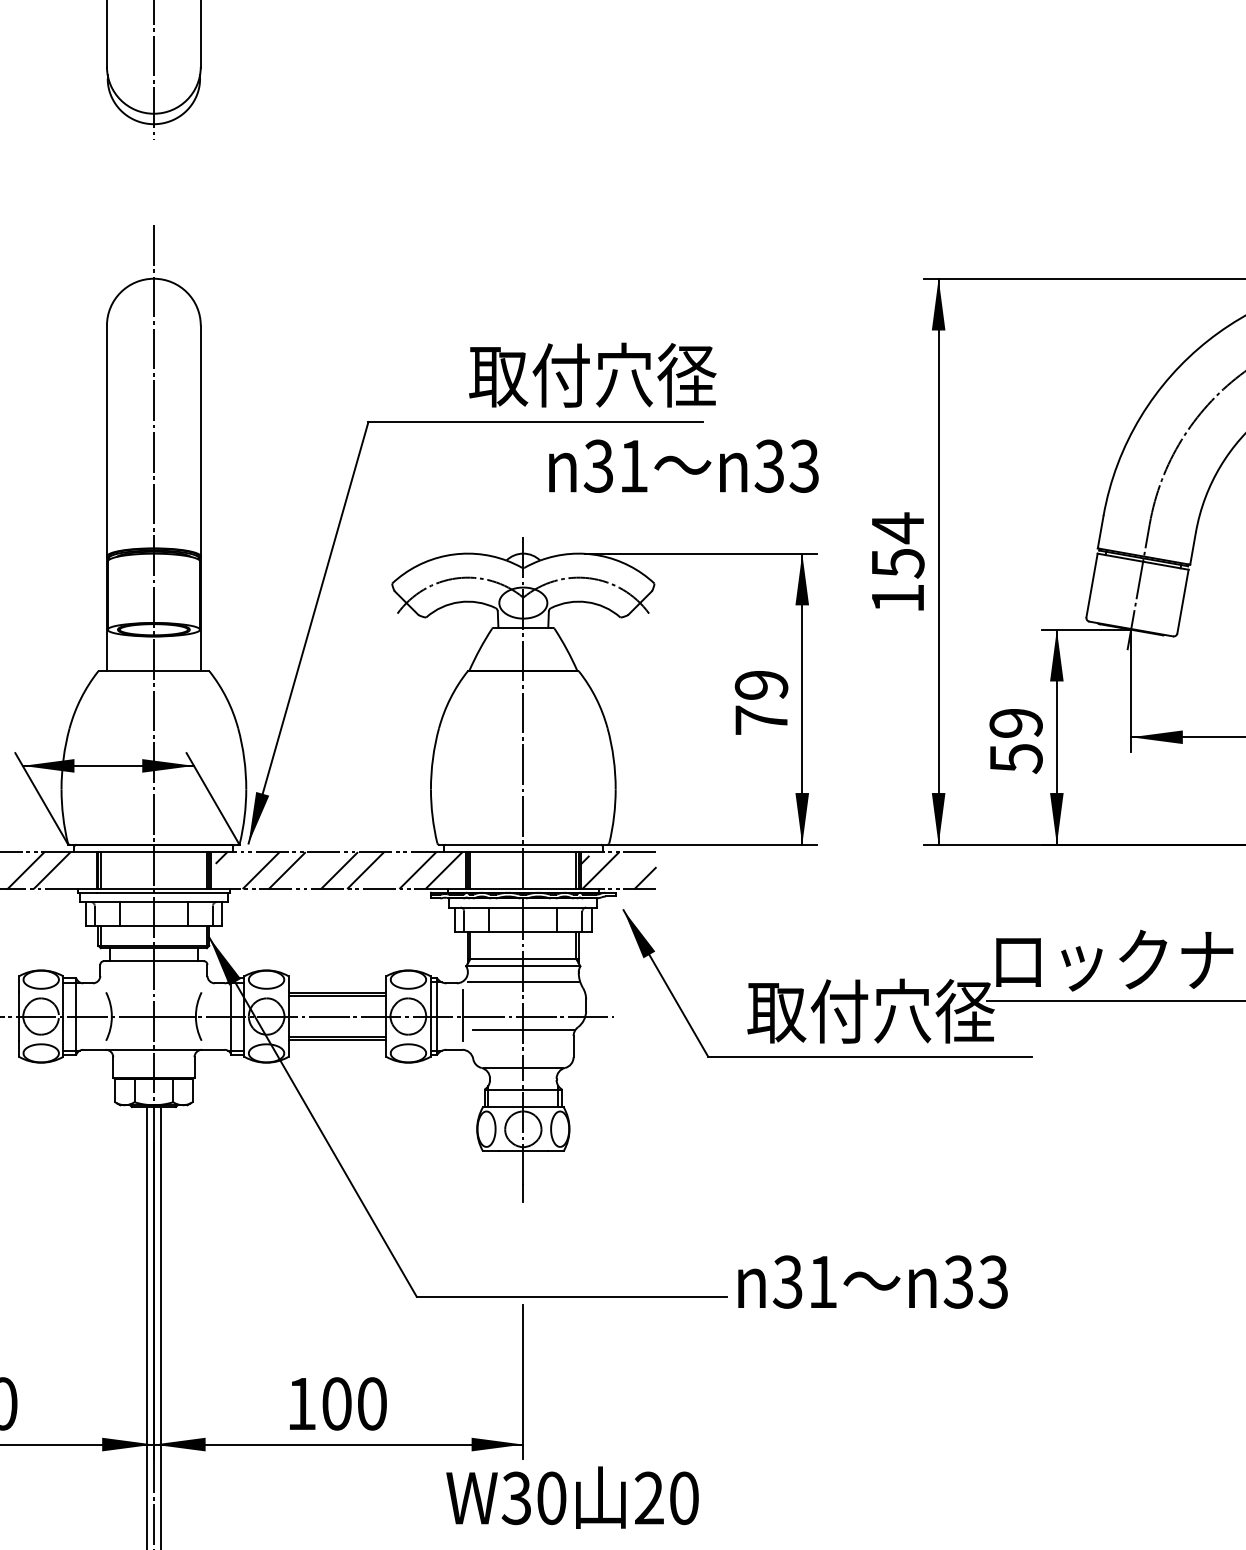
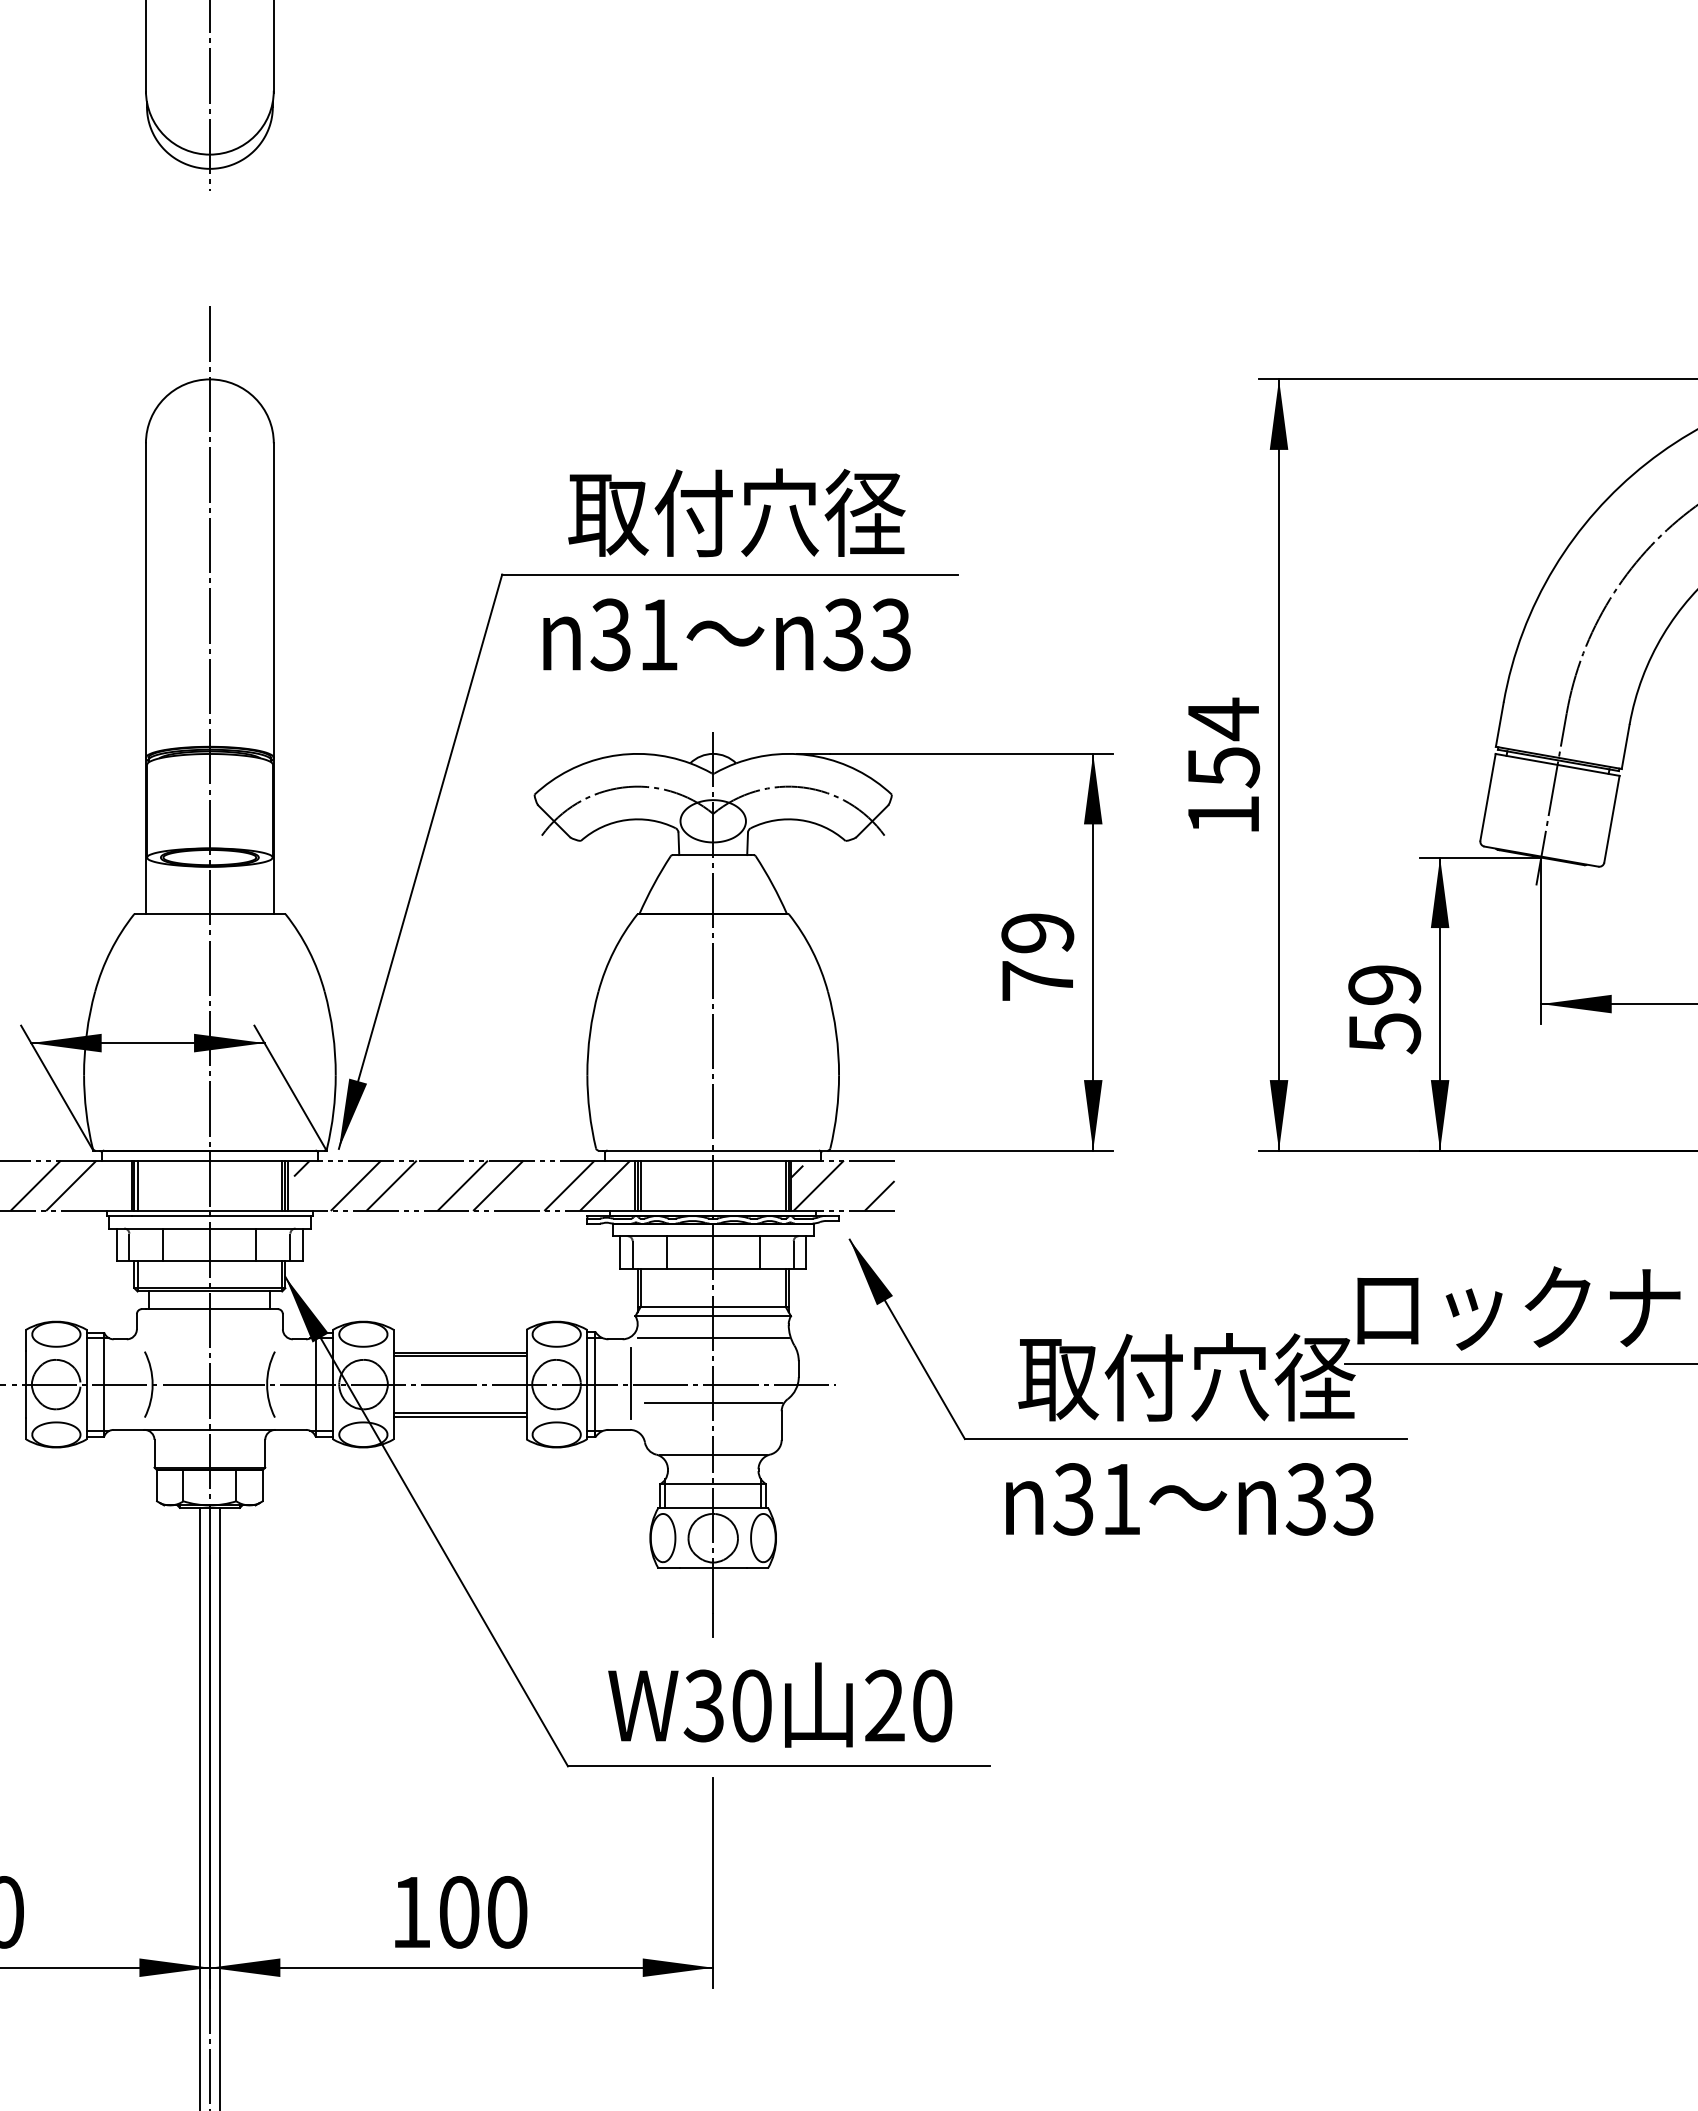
text: (592, 374) -> (736, 512), moved
text: (683, 465) -> (726, 634), moved
text: (872, 1282) -> (1189, 1499), moved
text: (572, 1497) -> (780, 1704), moved

